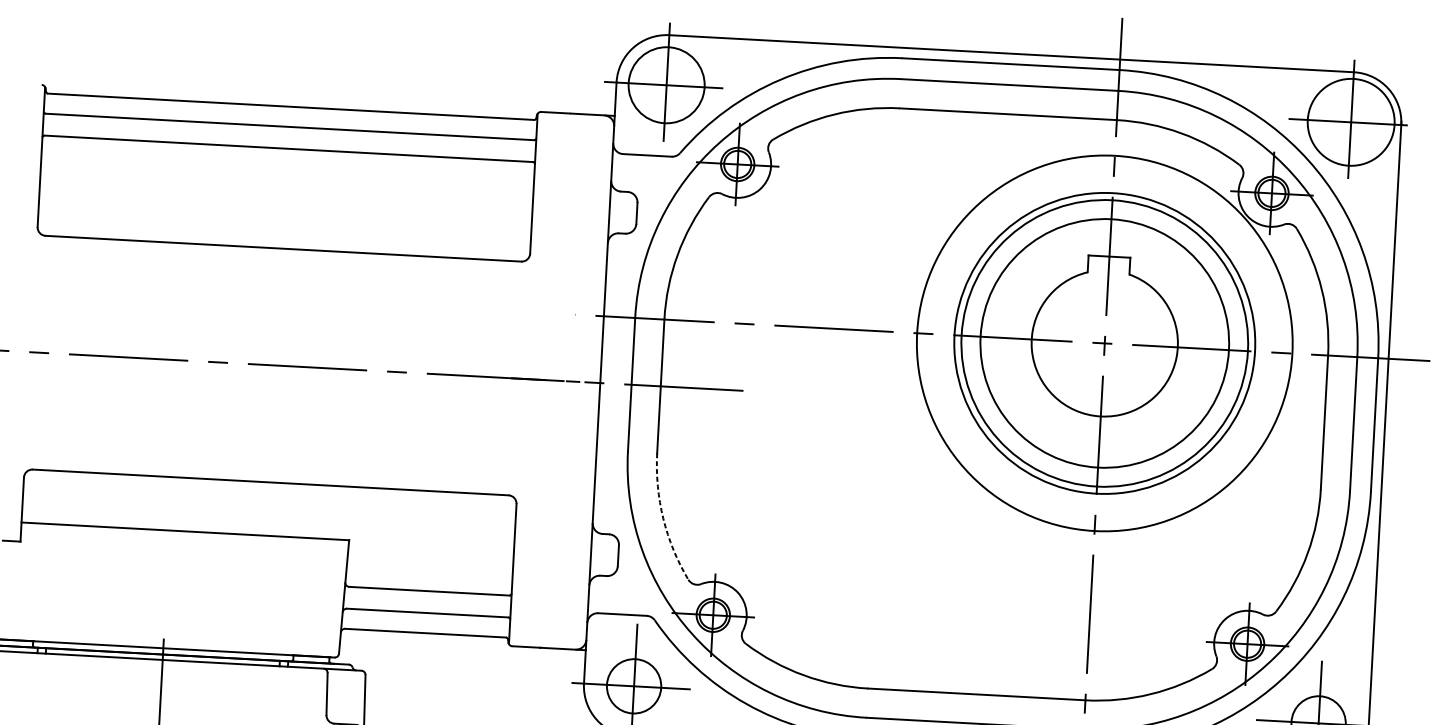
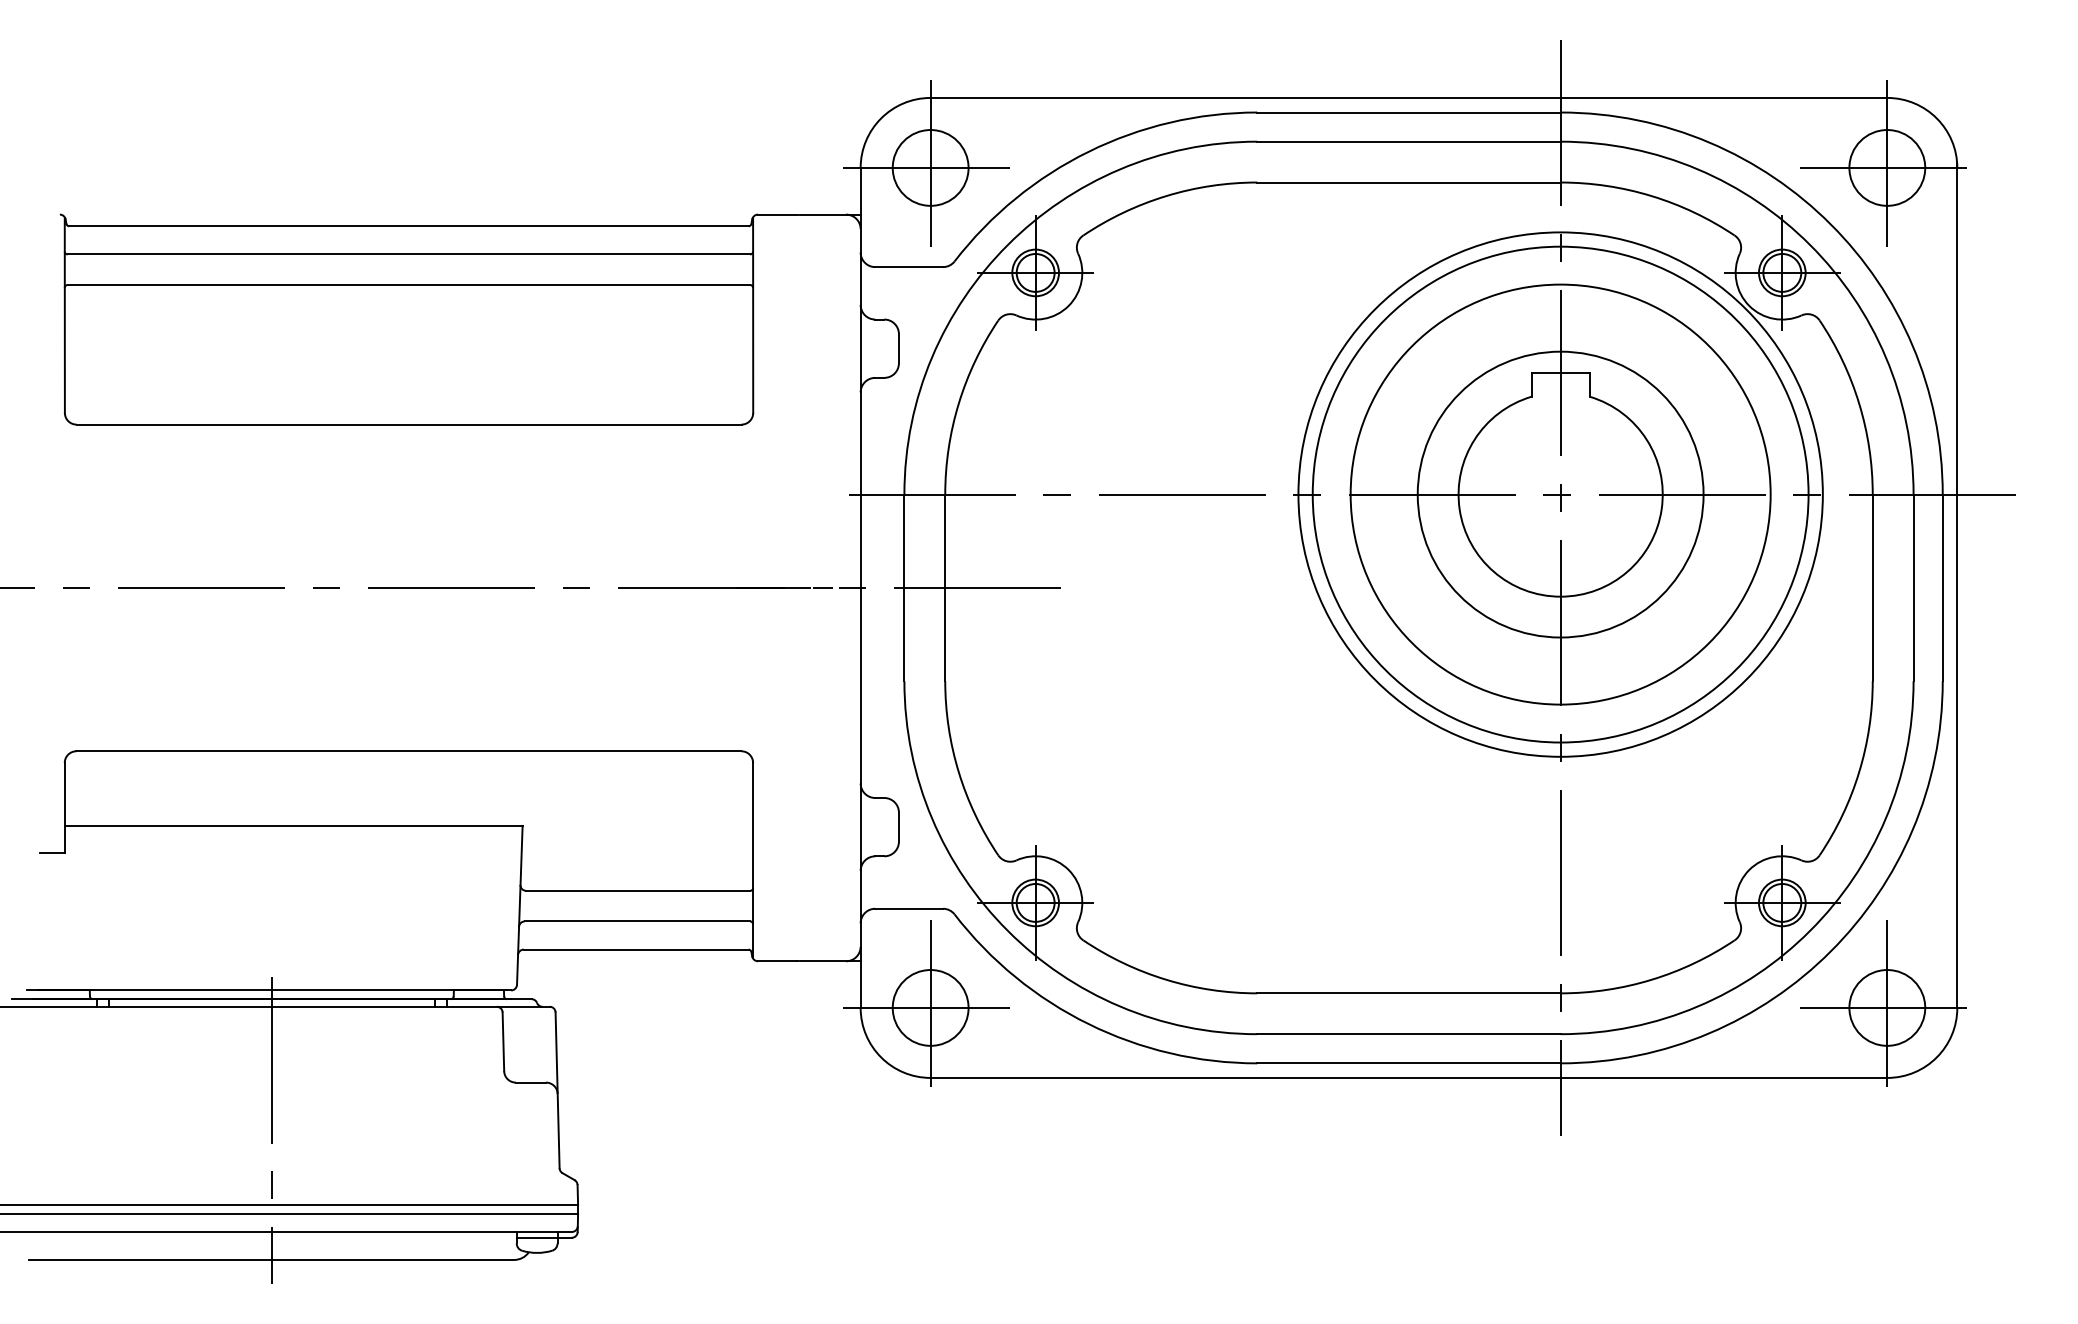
circle: (666, 84) -> (930, 167), size x0.71
circle: (1351, 122) -> (1887, 167), size x0.62
circle: (1104, 343) -> (1560, 494), size x0.71
circle: (1104, 343) -> (1560, 494), size x1.43
arc: (663, 518) -> (958, 772), dashed -> solid

